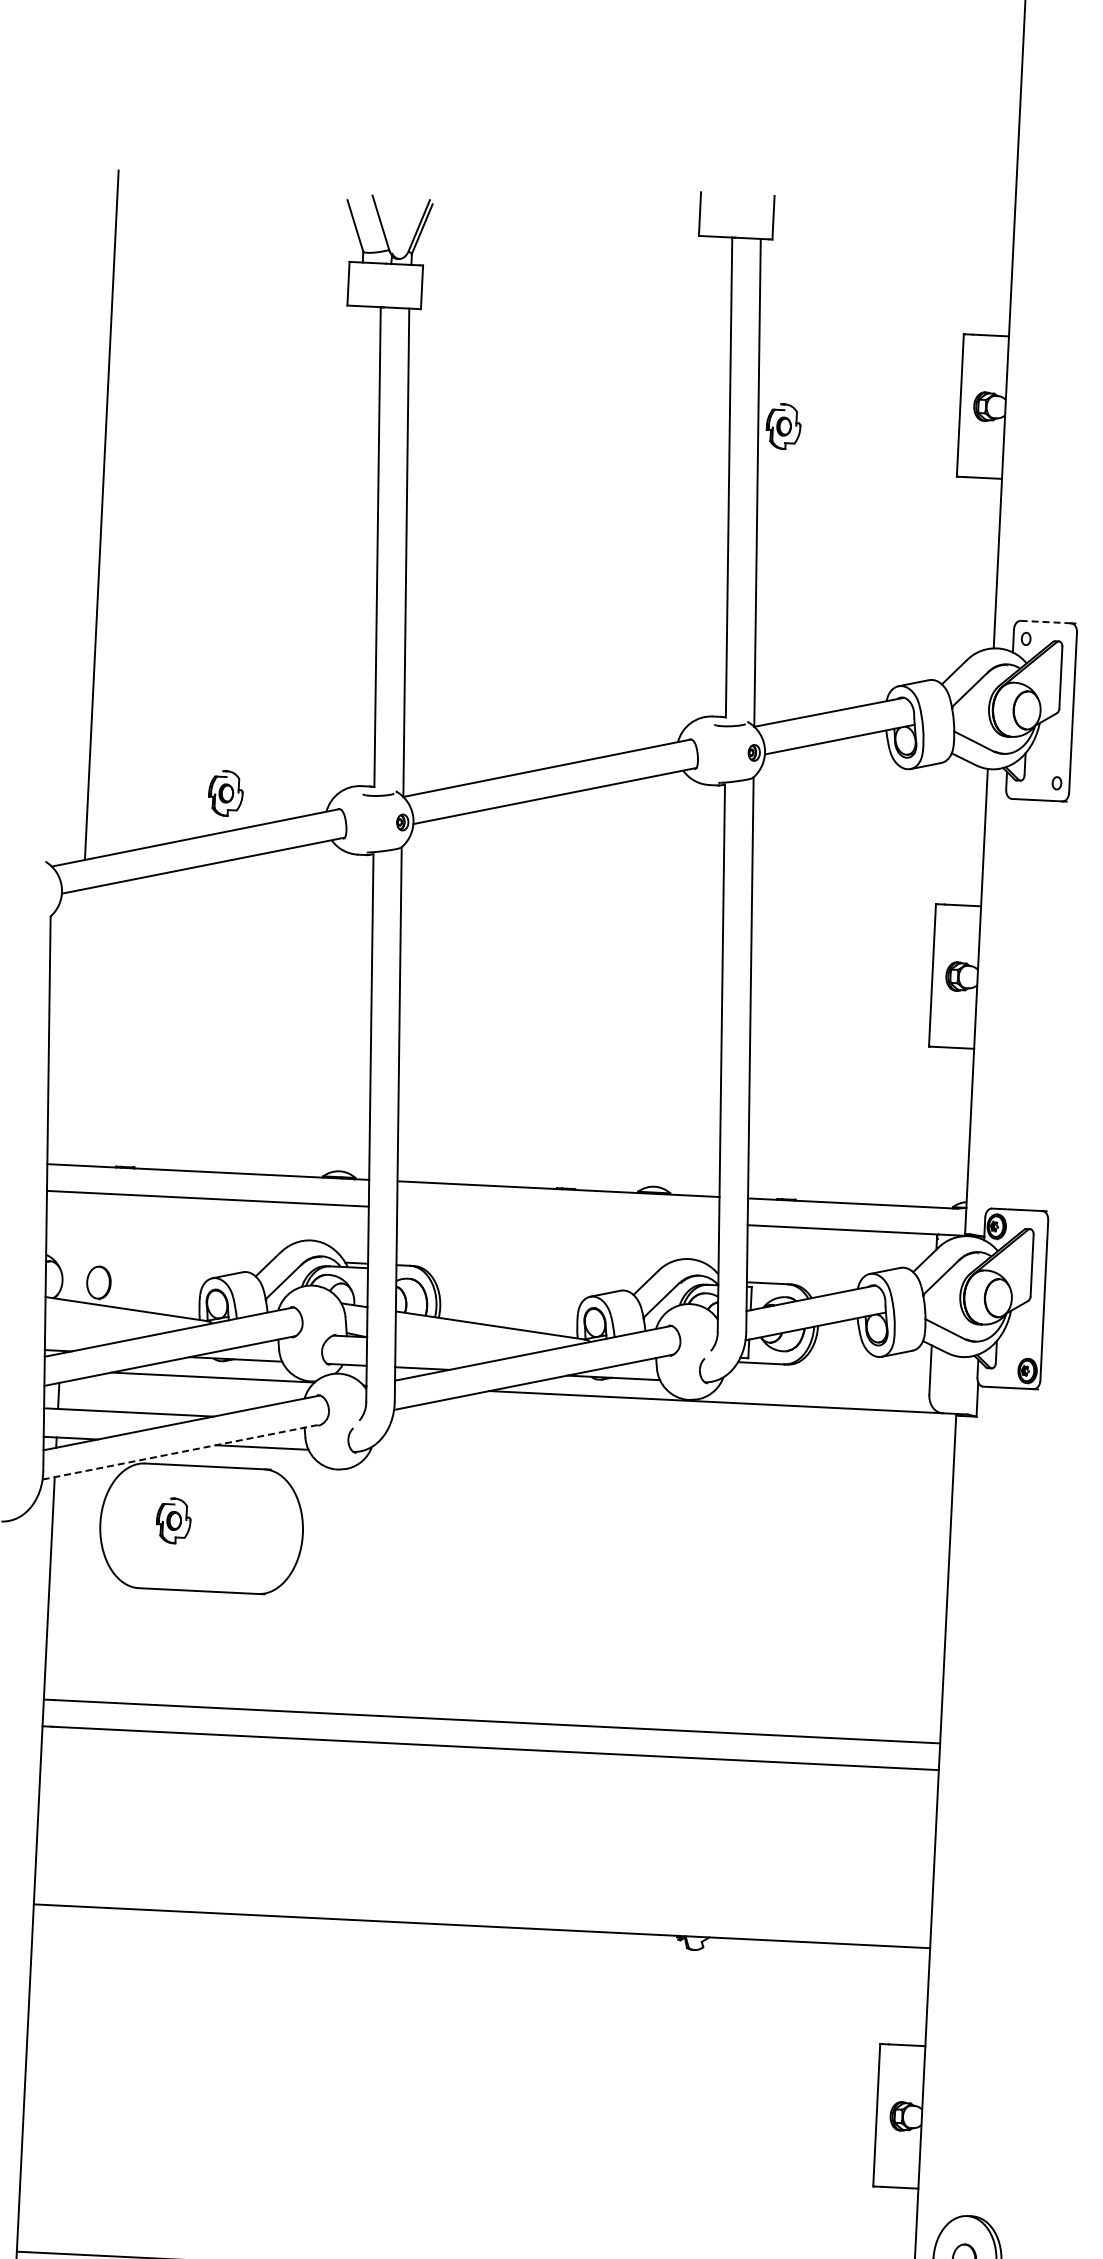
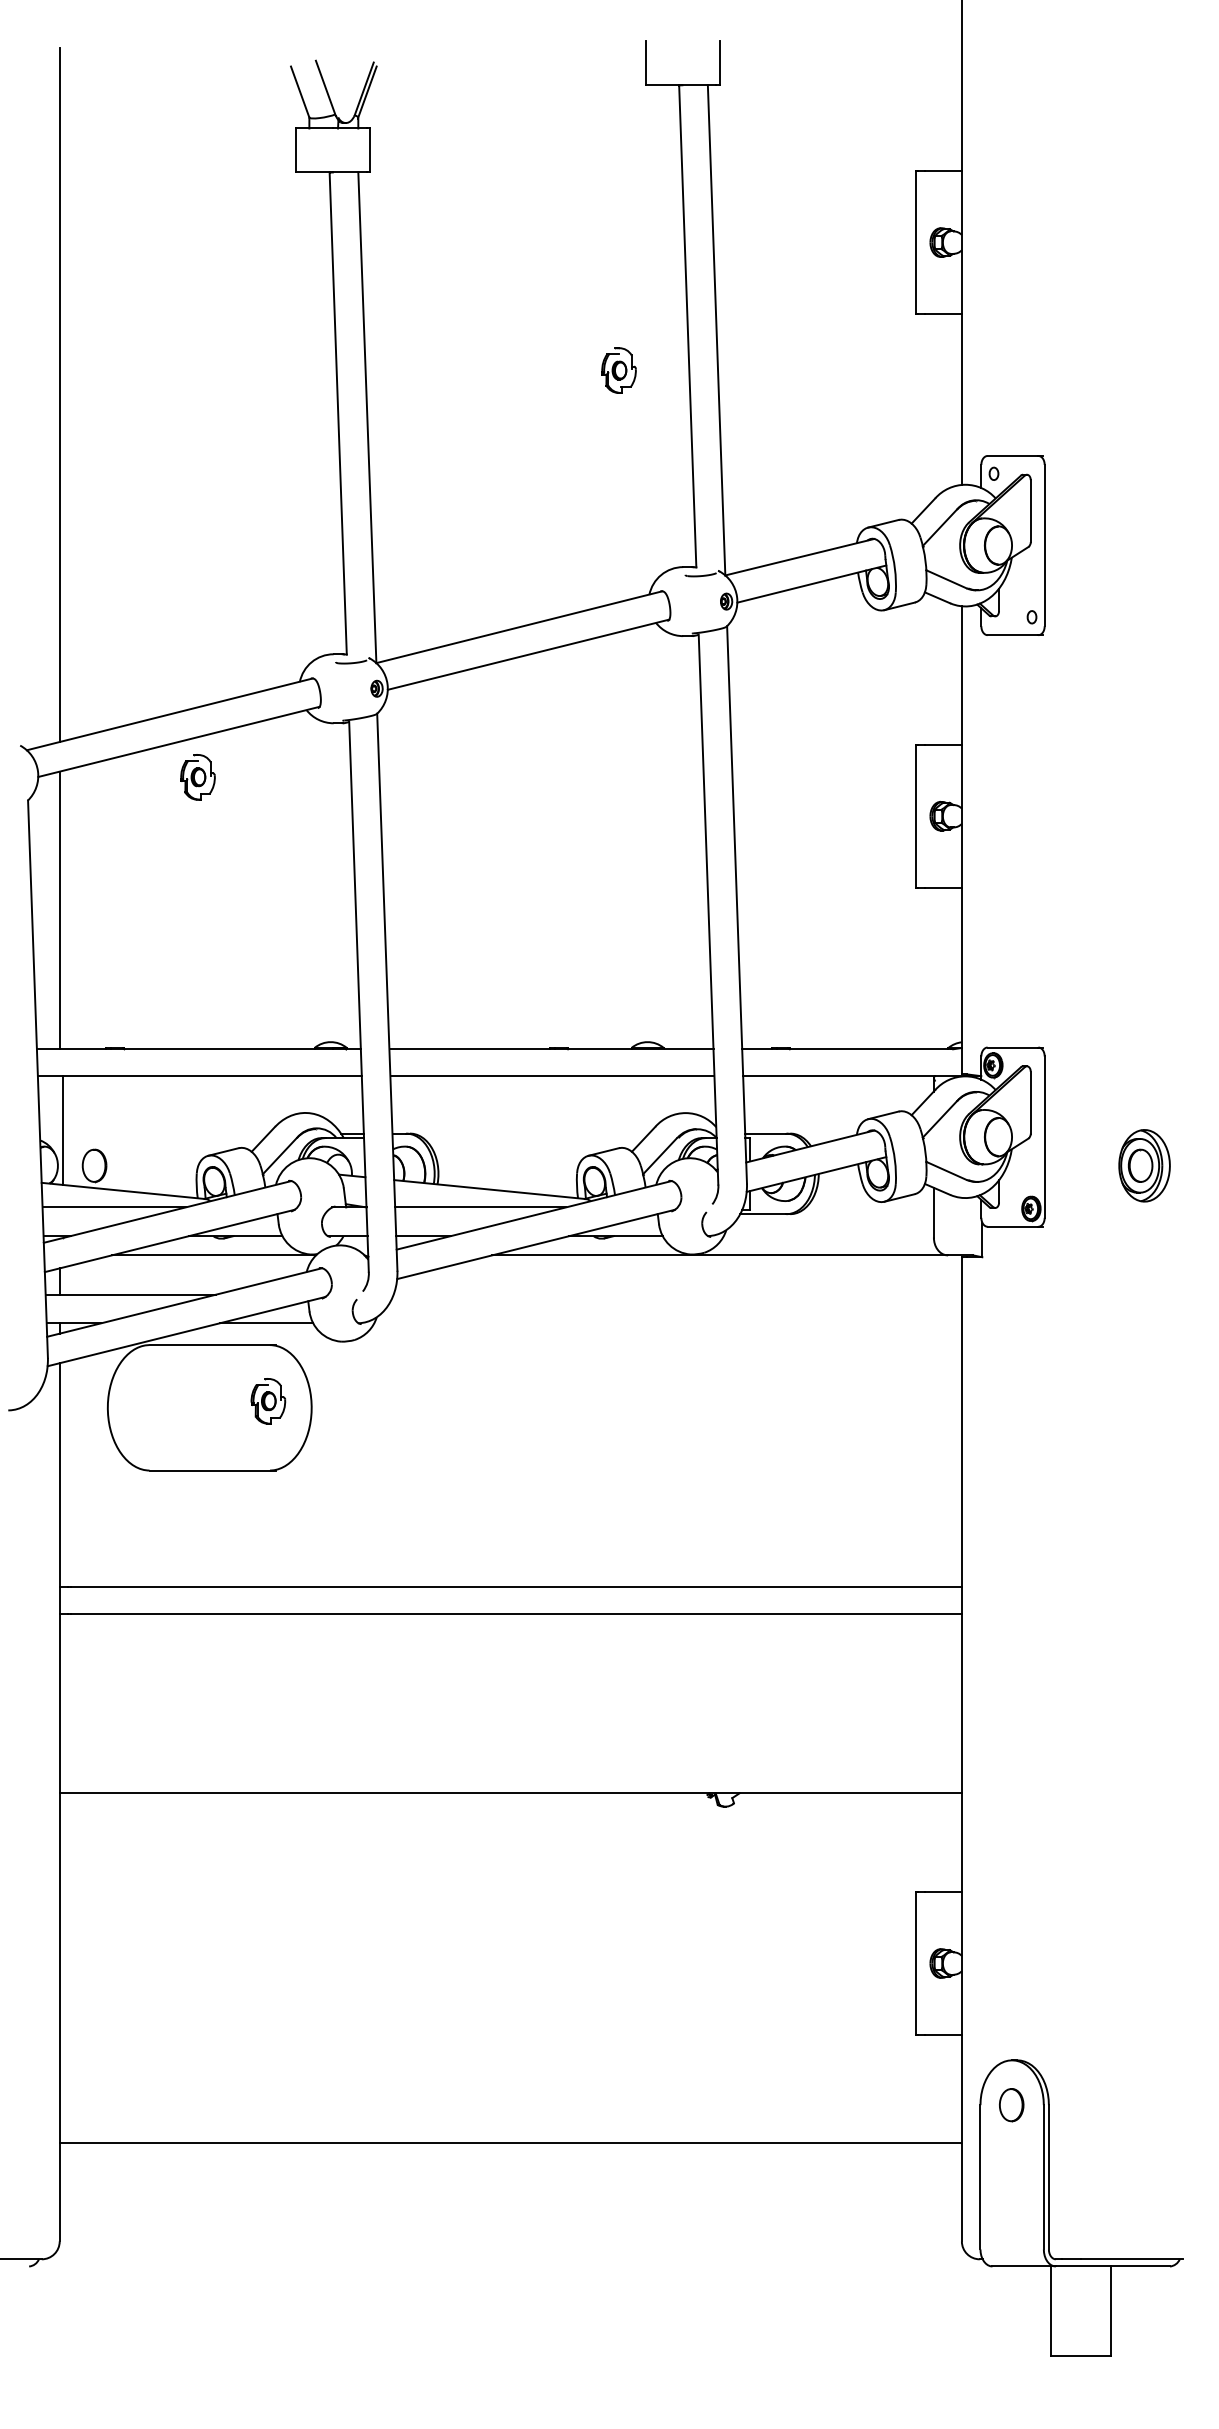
part: (783, 426) -> (618, 370), moved
line: (1046, 621) -> (1013, 455), dashed -> solid
part: (225, 793) -> (197, 777), moved
line: (76, 1027) -> (59, 910), added
line: (558, 1216) -> (552, 1076), added
line: (69, 1246) -> (63, 1130), added
line: (115, 1325) -> (113, 1207), added
line: (480, 1342) -> (480, 1207), added
line: (183, 1451) -> (187, 1331), dashed -> solid
part: (173, 1521) -> (268, 1401), moved

